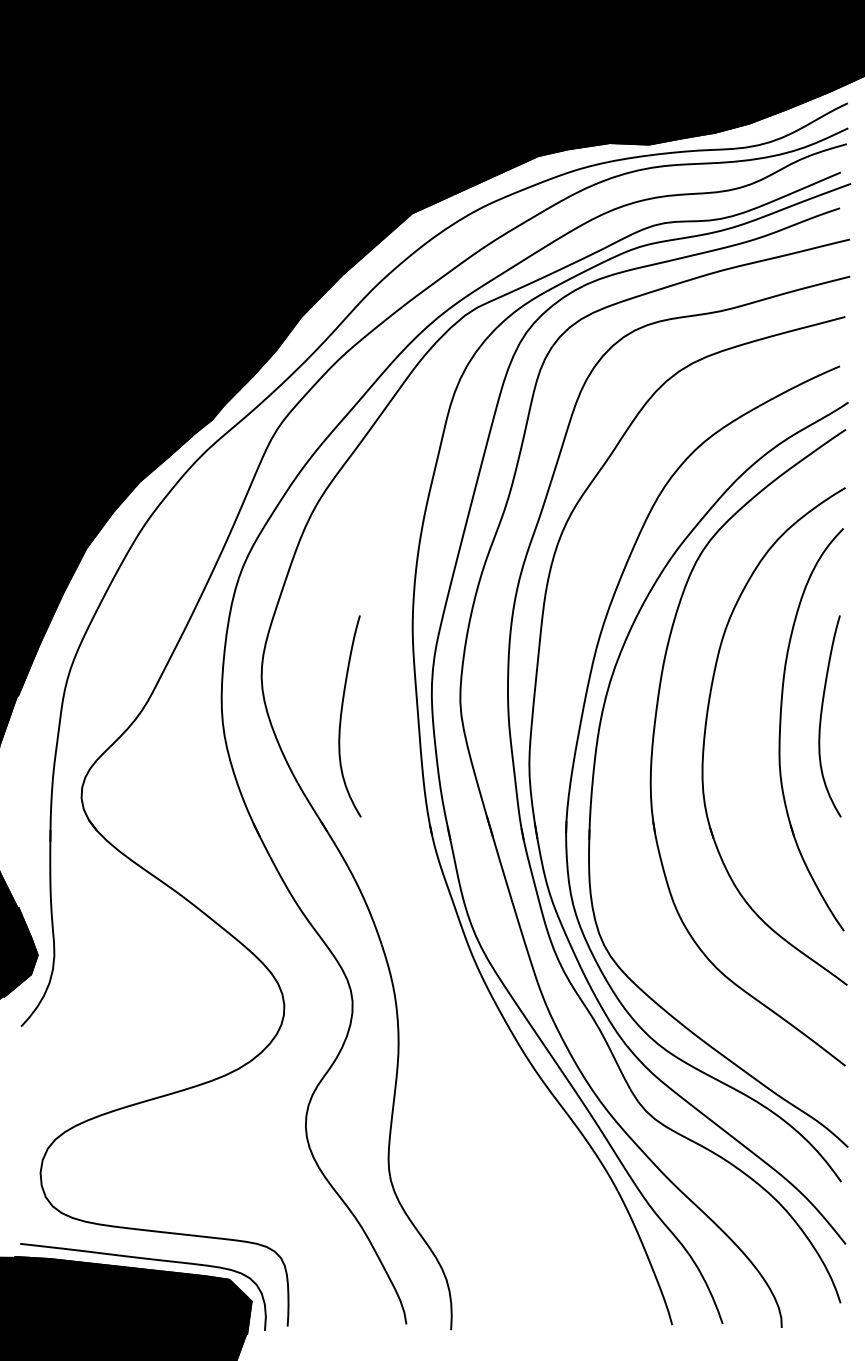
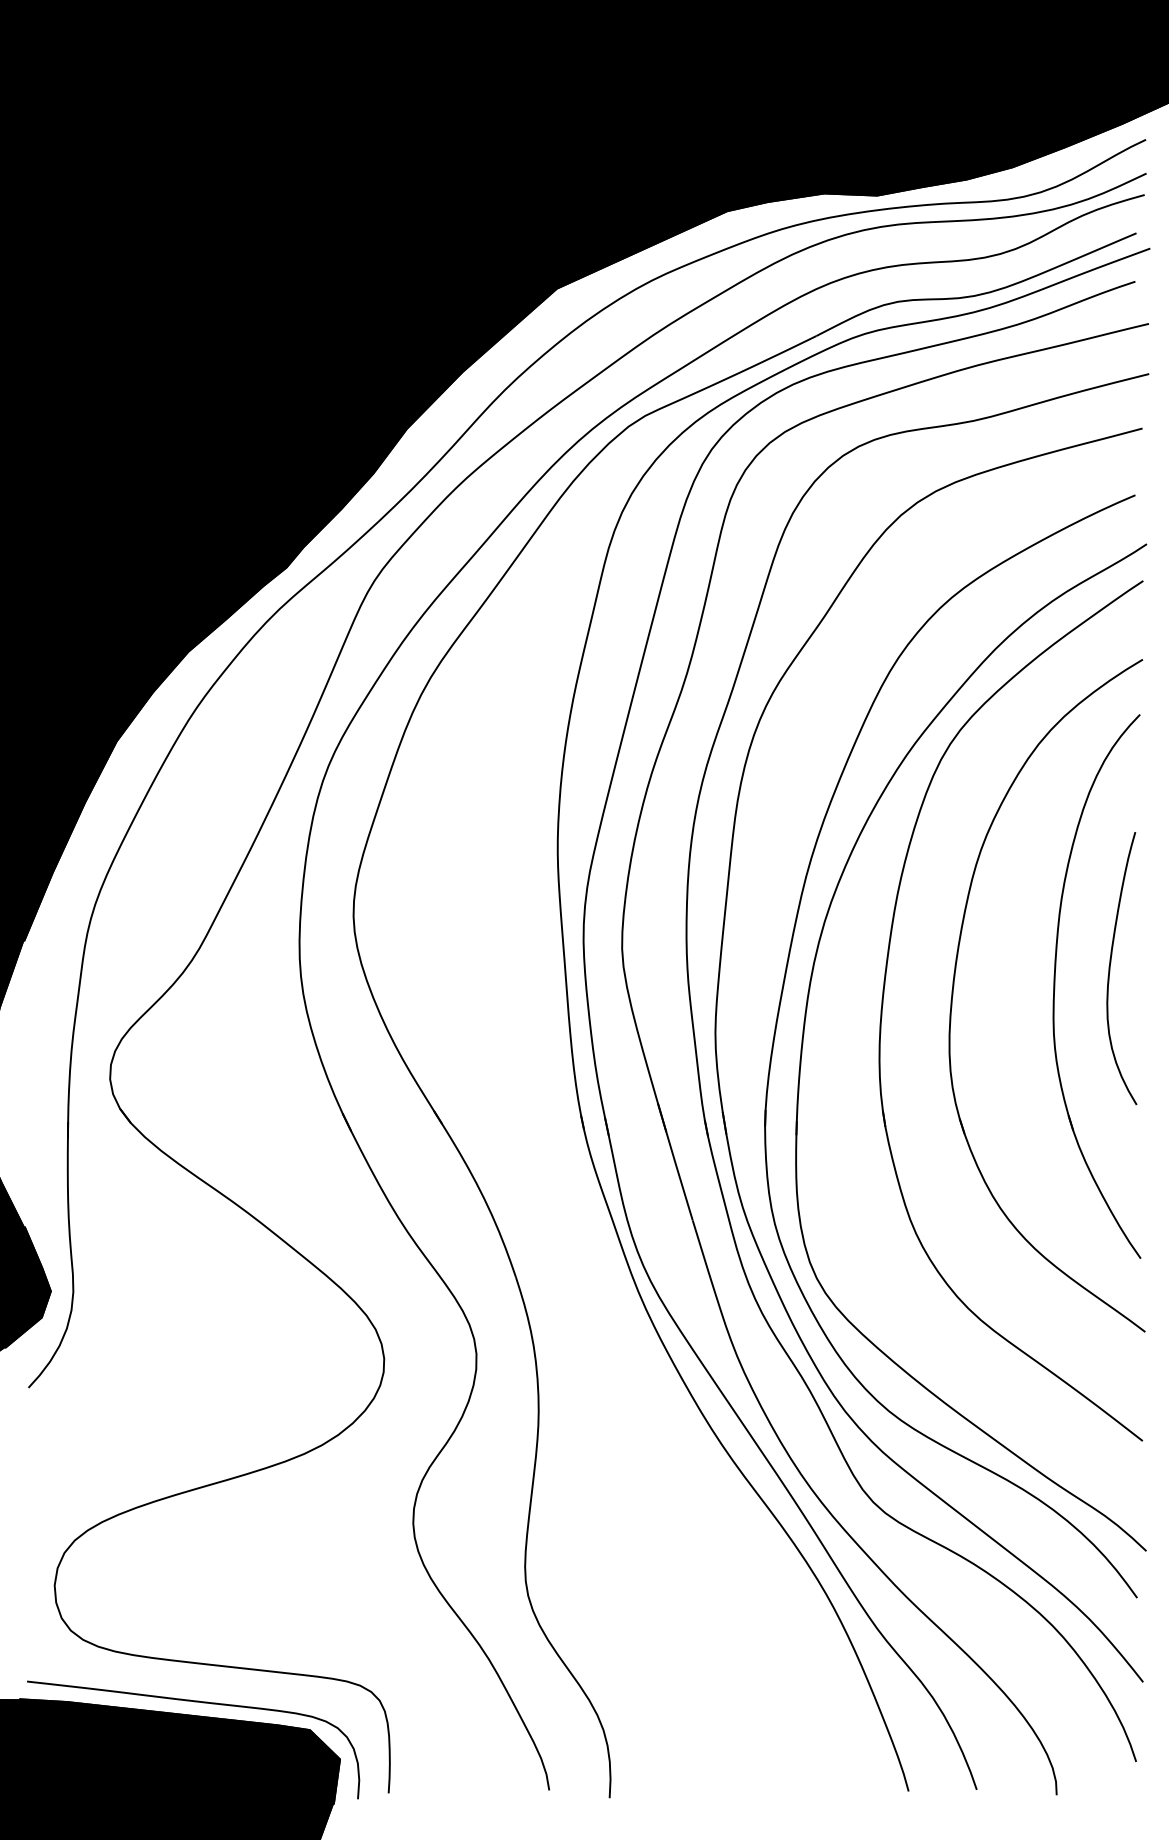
curve: (342, 713) -> (462, 964), removed

